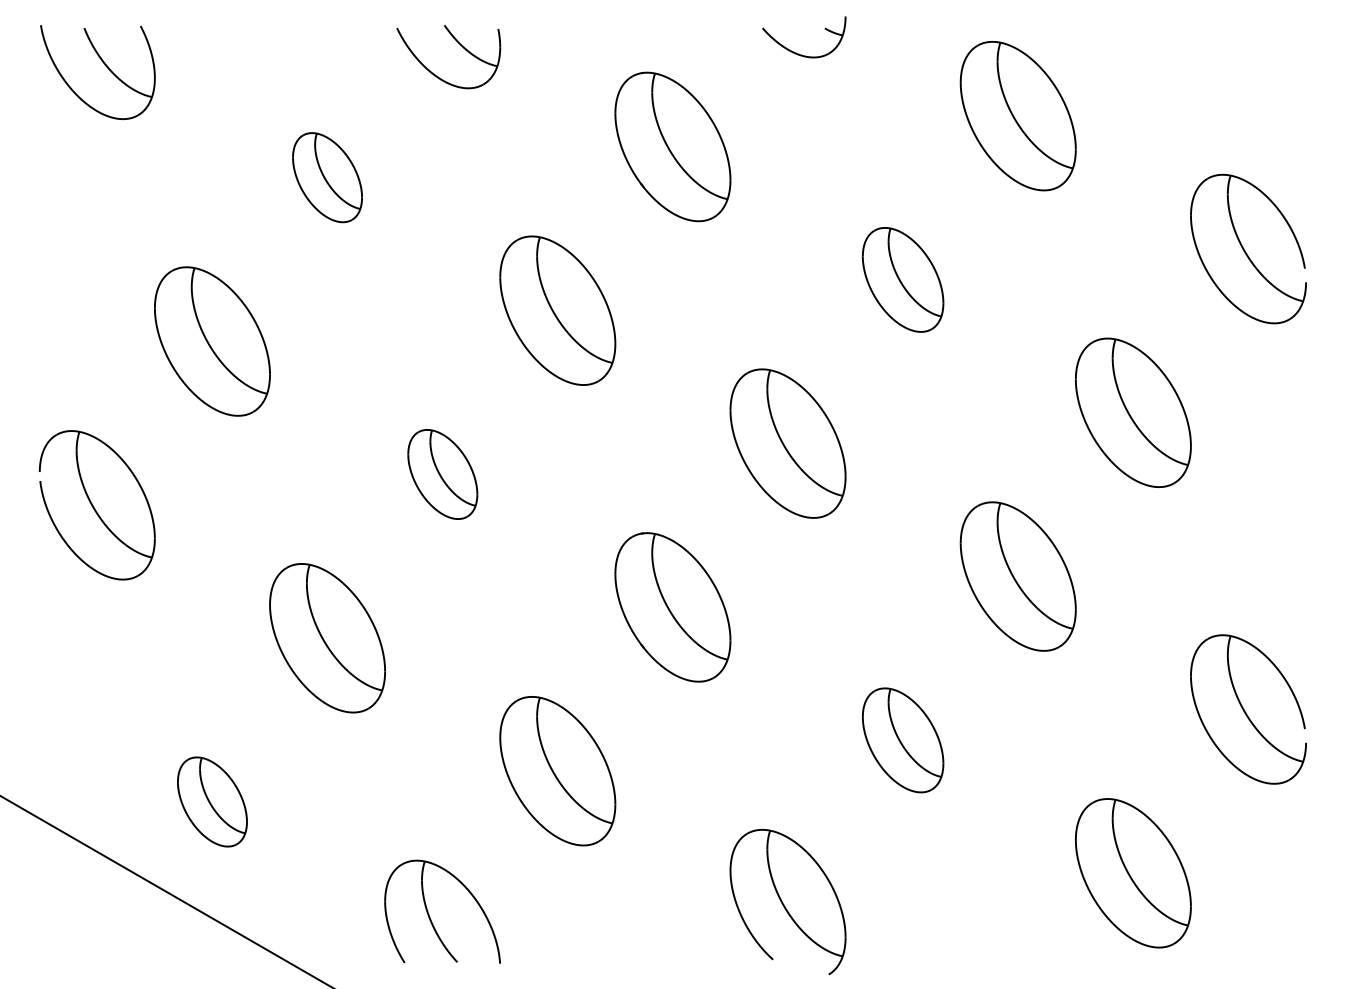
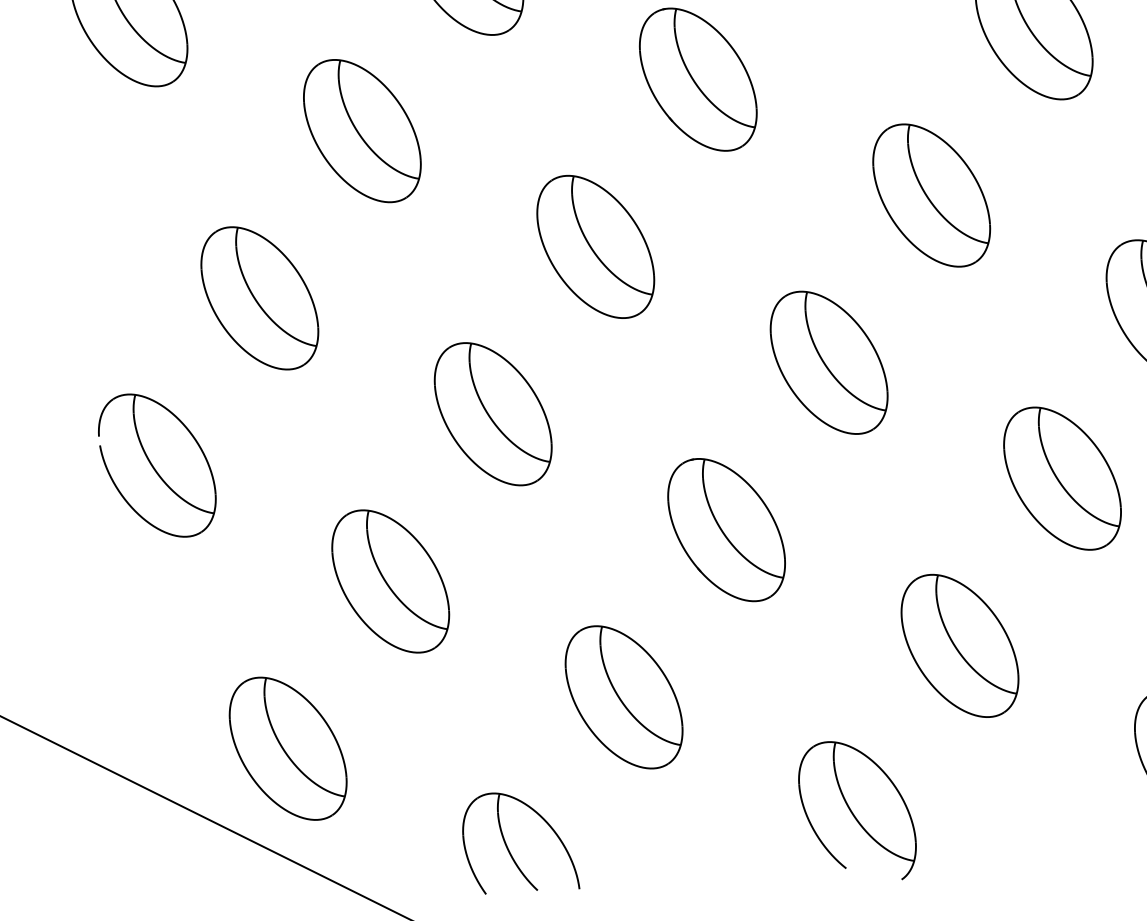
part: (327, 177) -> (362, 130), size x1.67
part: (902, 279) -> (931, 195), size x1.43
part: (442, 474) -> (493, 414), size x1.67
part: (902, 740) -> (959, 646), size x1.43
part: (212, 801) -> (288, 748), size x1.67

